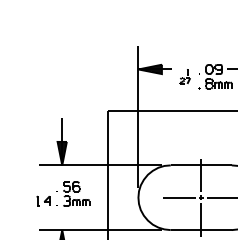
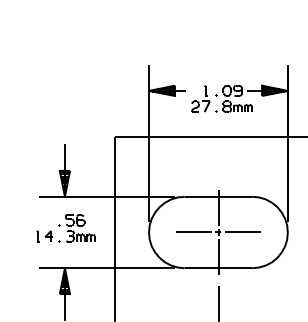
part: (185, 76) -> (200, 98), size x1.67

